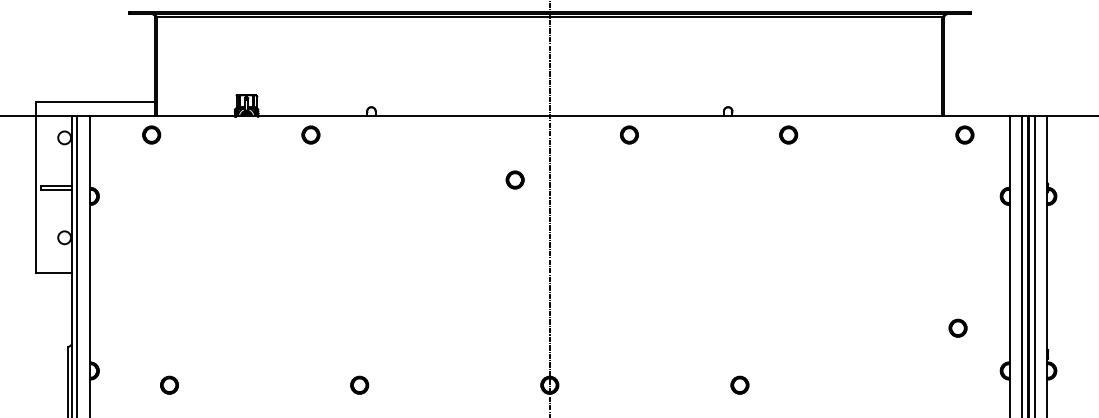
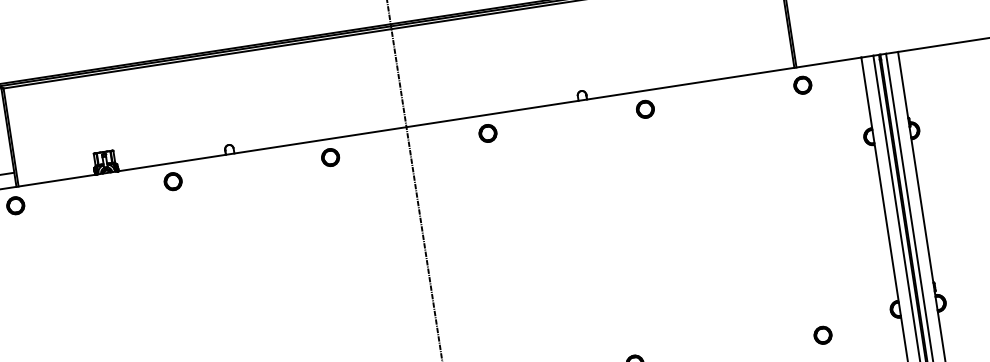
circle: (964, 134) -> (802, 84), moved
part: (514, 179) -> (329, 157), moved
part: (957, 327) -> (822, 334), moved

